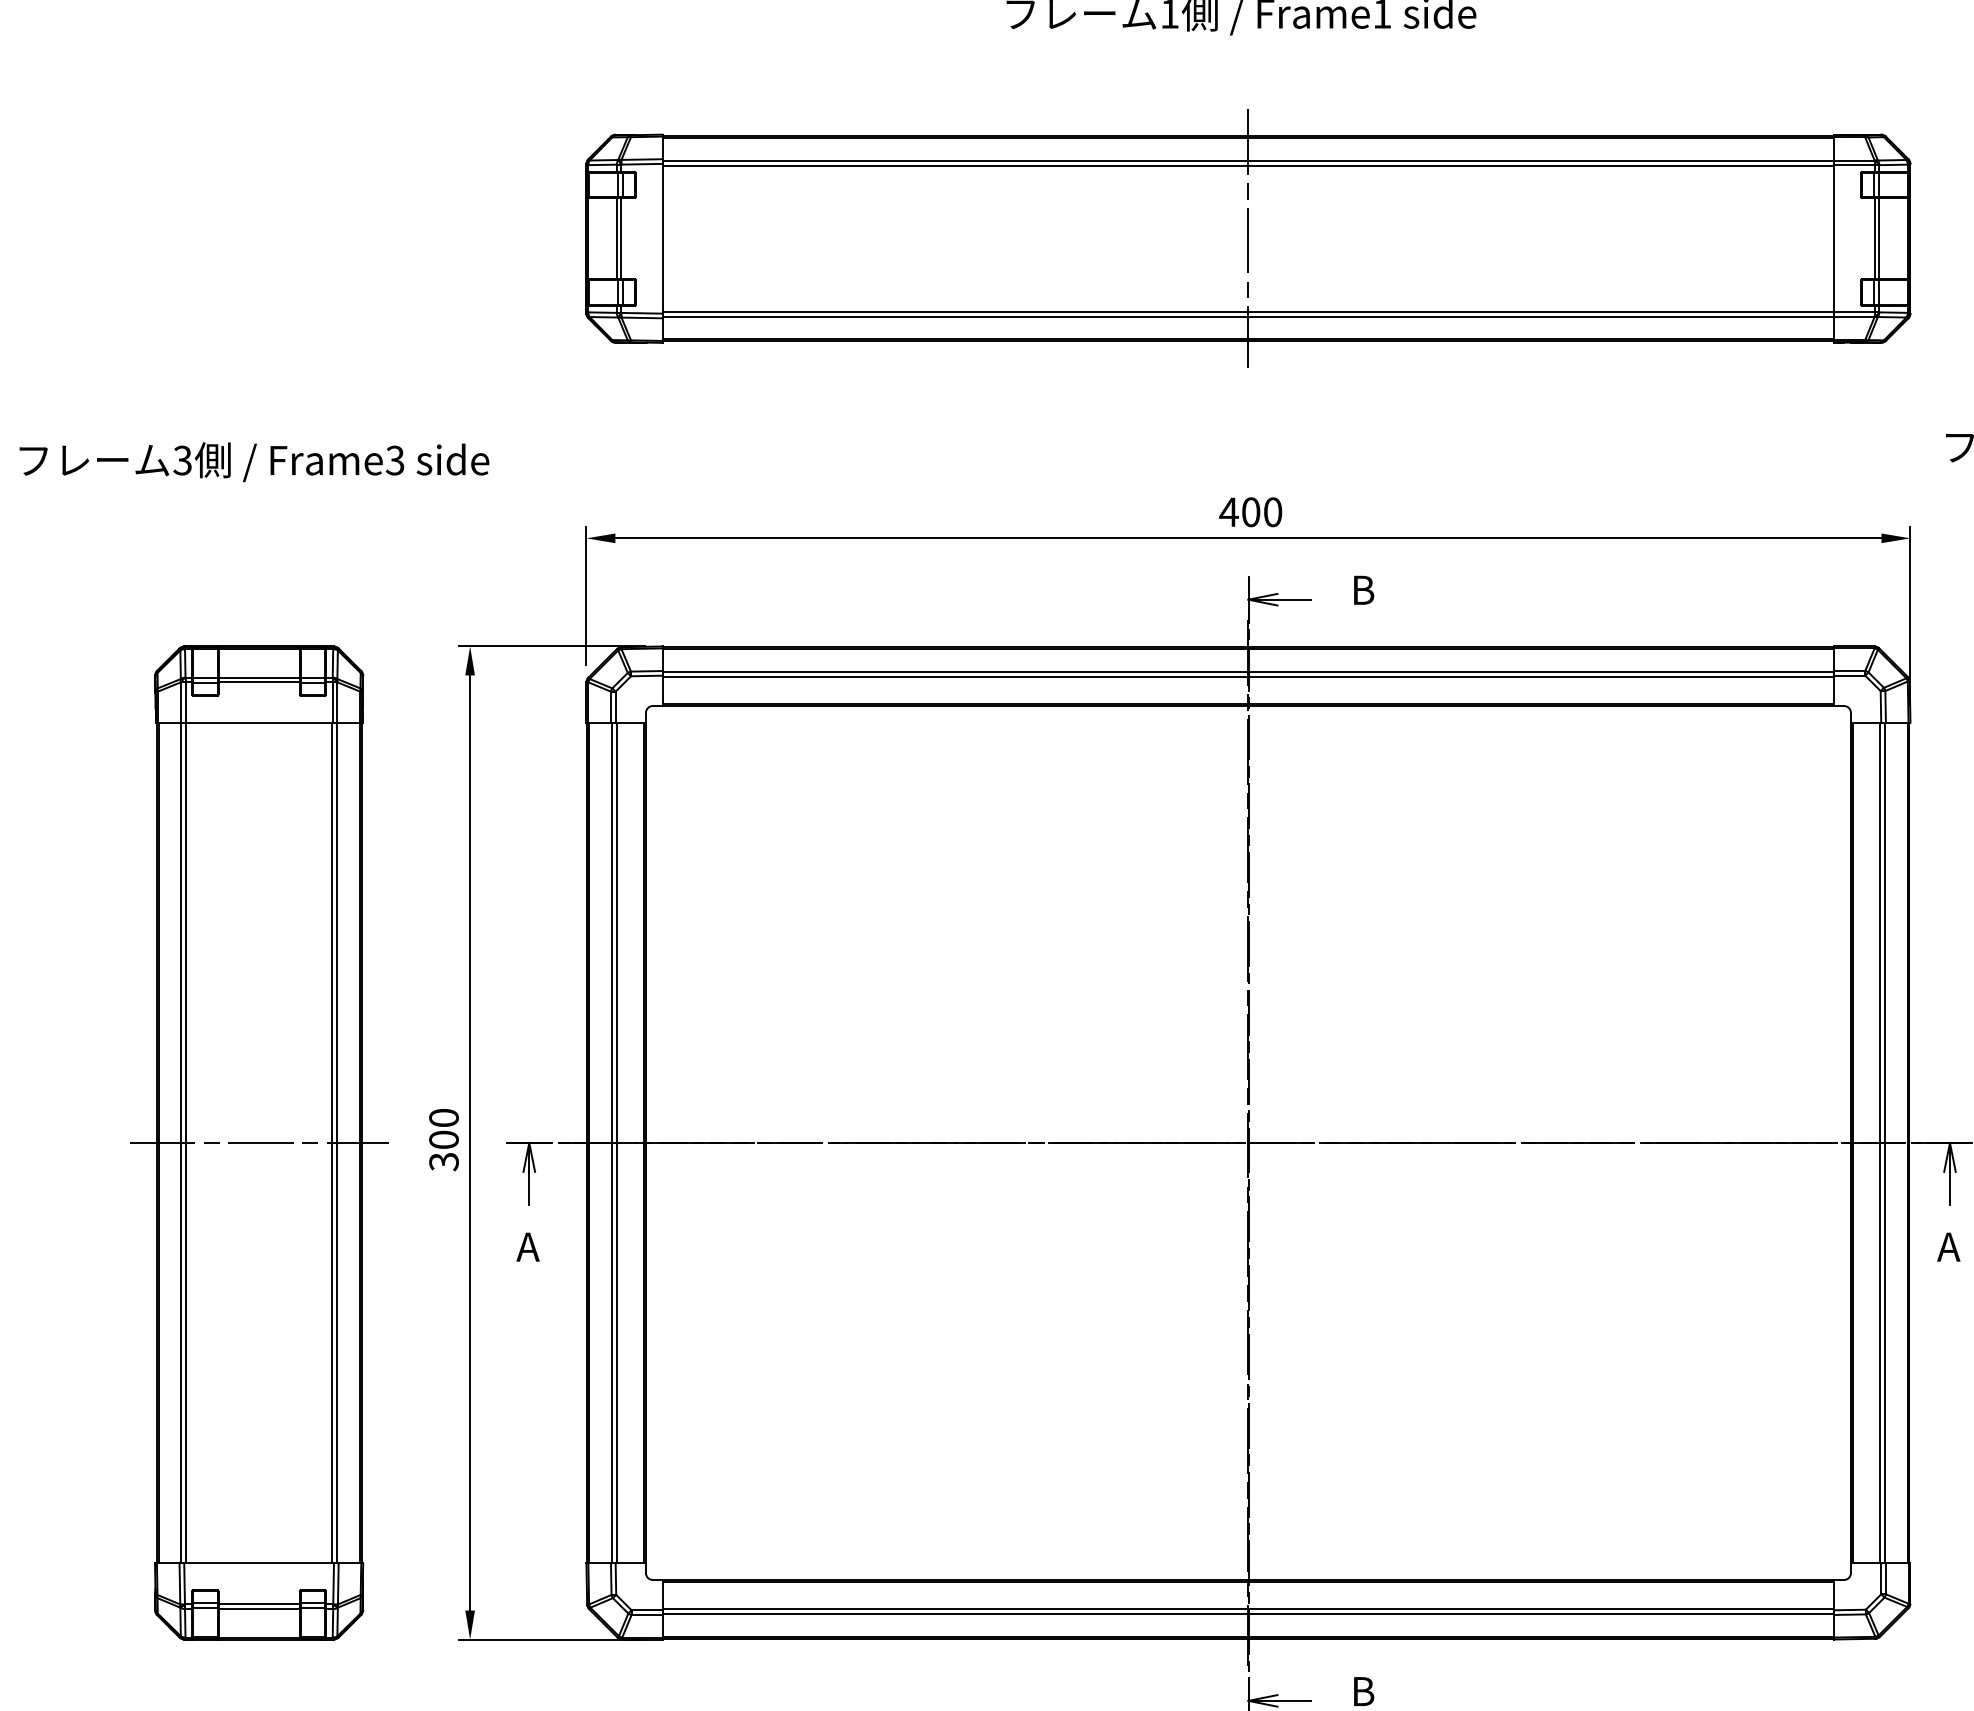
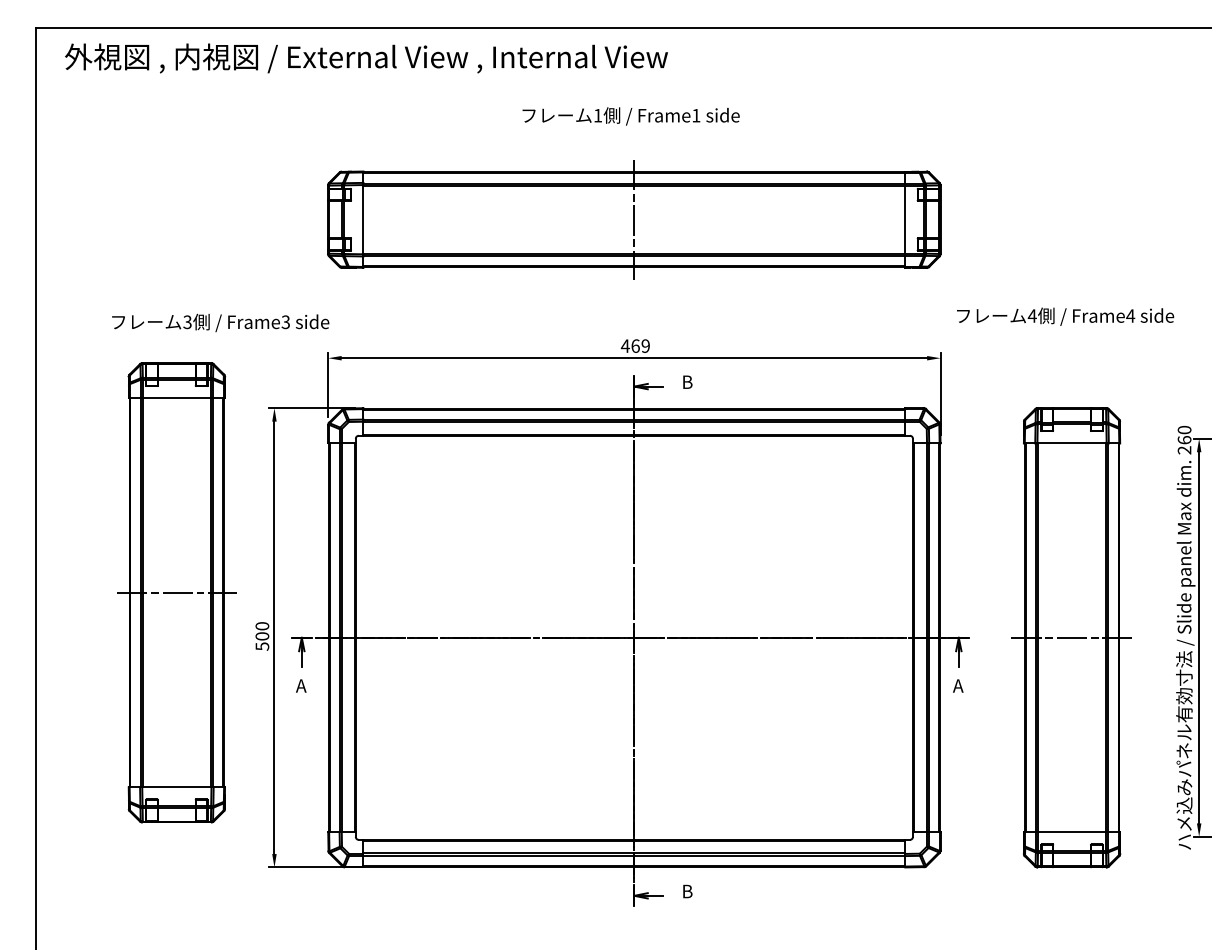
text: (253, 461) -> (220, 322), moved
text: (1261, 510) -> (640, 345), 400 -> 469
part: (258, 1142) -> (176, 592), moved
text: (442, 1161) -> (261, 646), 300 -> 500

